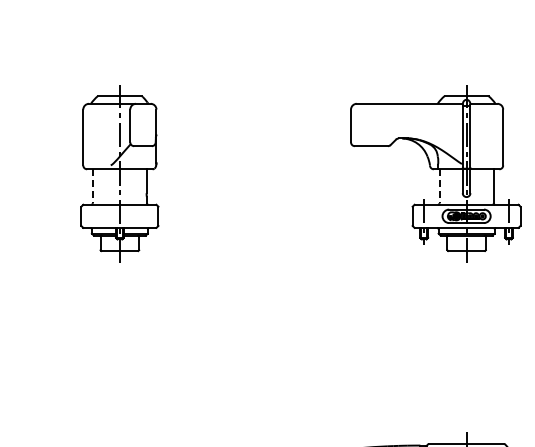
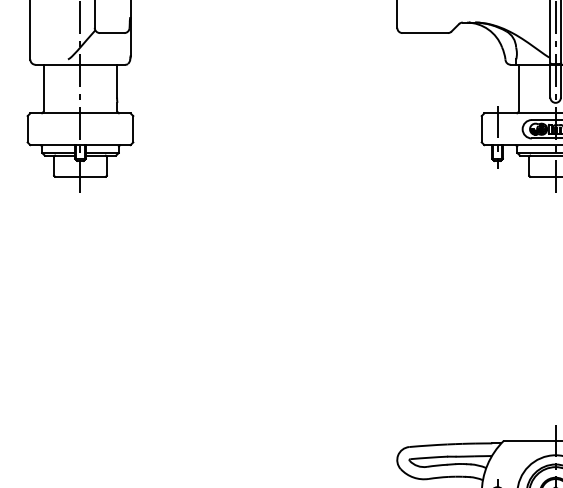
line: (92, 186) -> (42, 88), dashed -> solid
line: (439, 186) -> (518, 88), dashed -> solid

